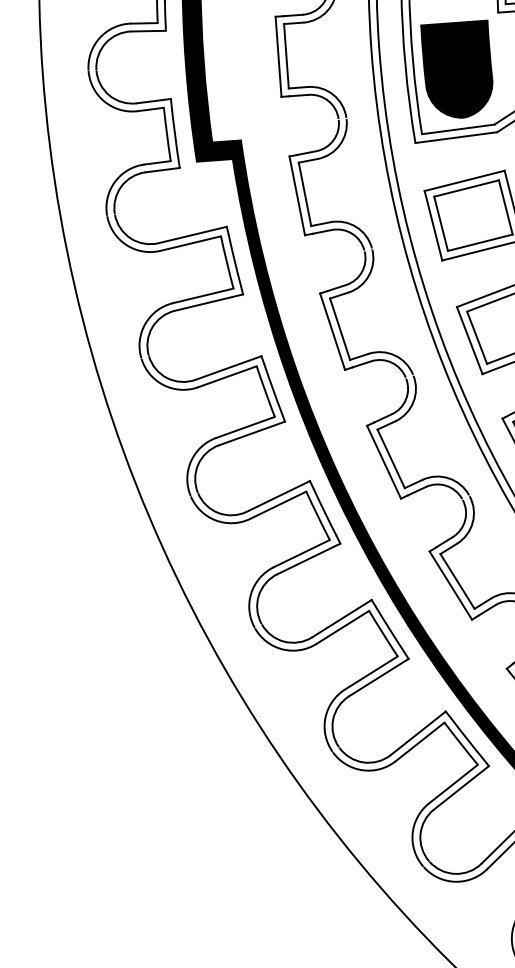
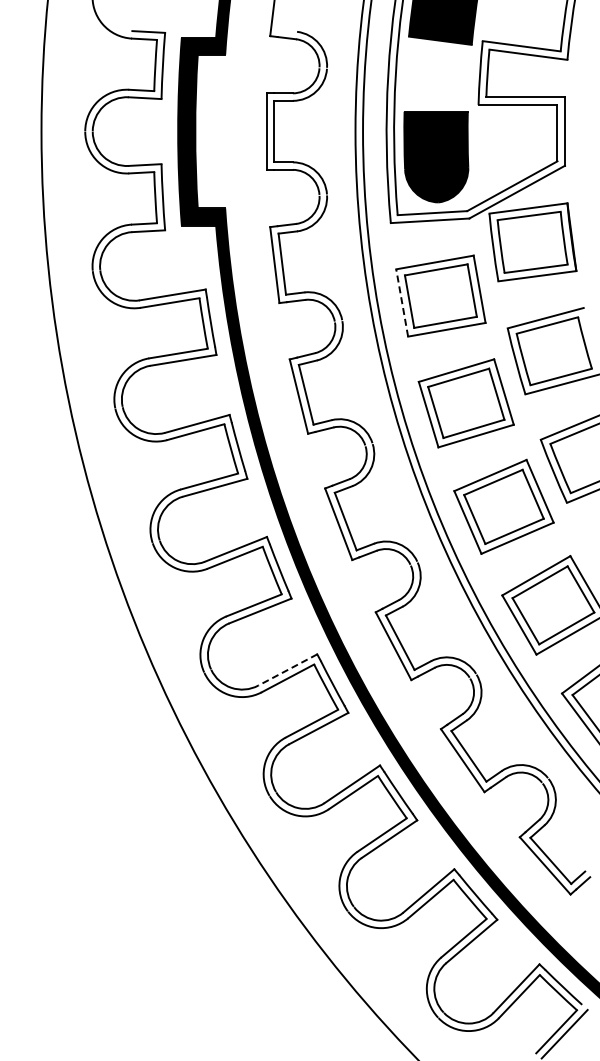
line: (433, 225) -> (402, 302), solid -> dashed
line: (341, 619) -> (287, 670), solid -> dashed

